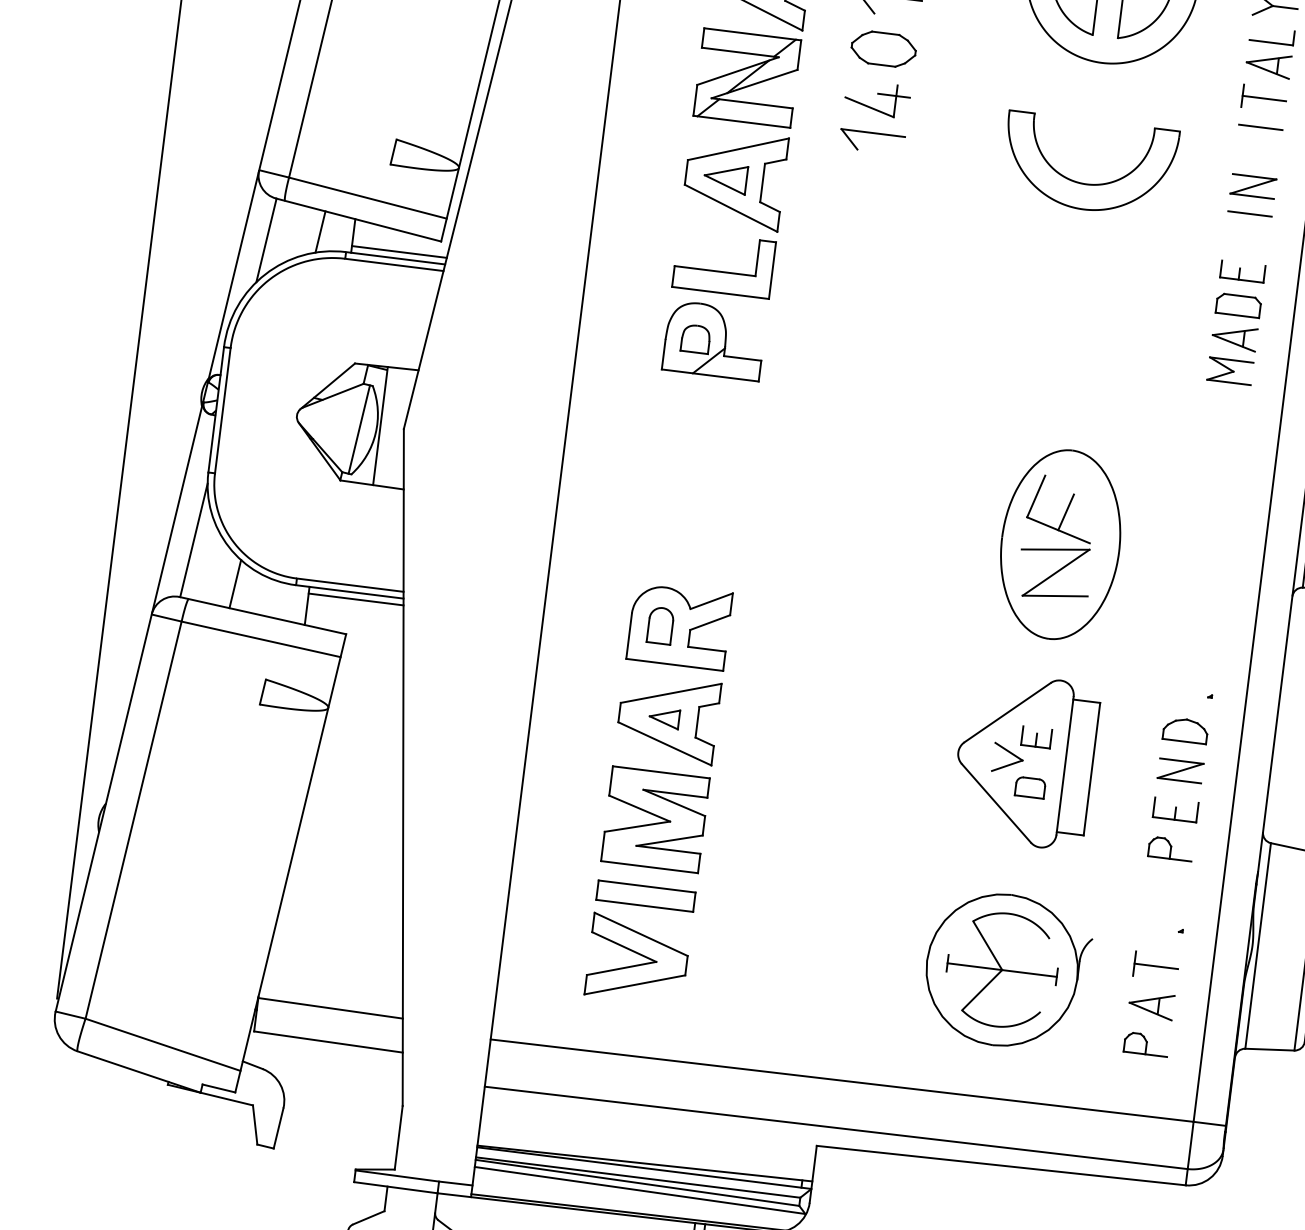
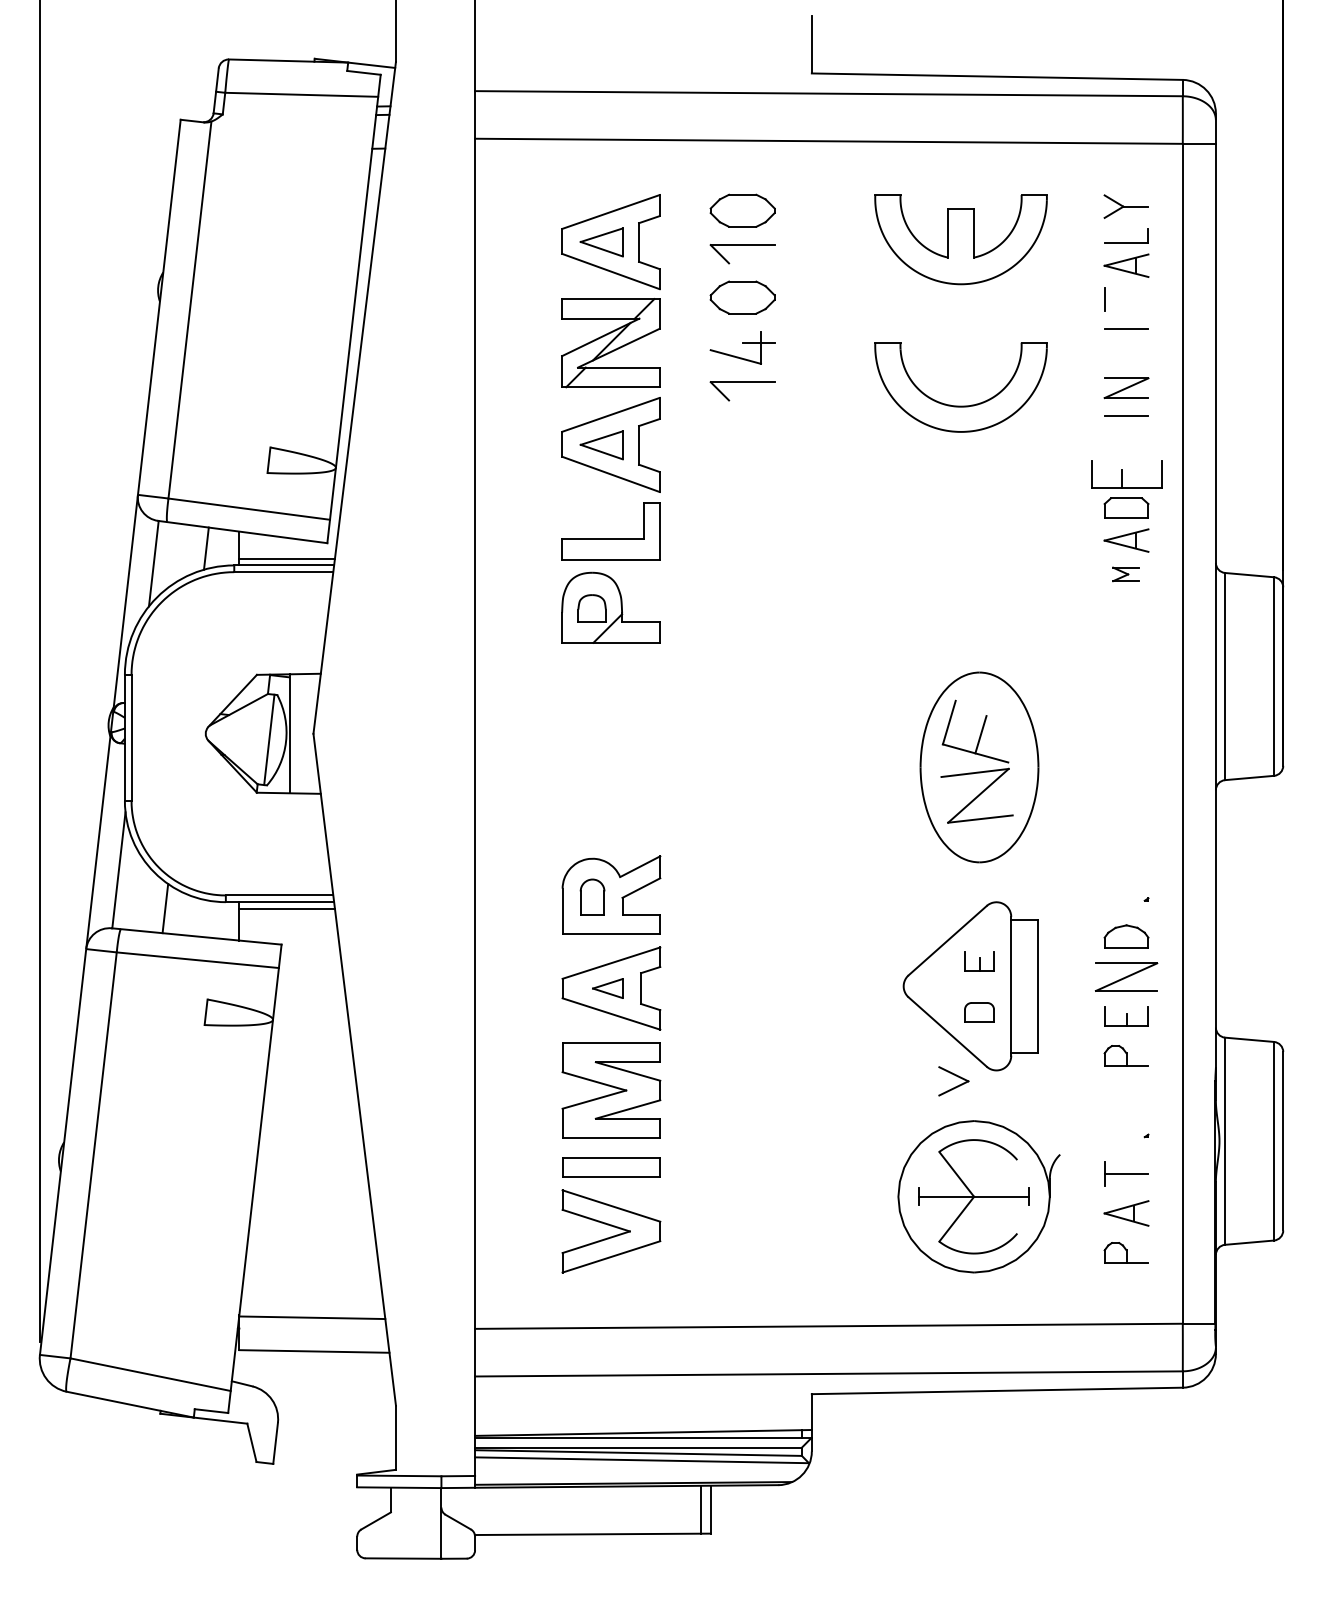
line: (1264, 98) -> (1126, 299), removed
part: (1242, 271) -> (1126, 473), size x1.6
part: (1229, 371) -> (1125, 574), size x0.6
part: (1007, 758) -> (953, 1081), moved
part: (1180, 770) -> (1126, 976), size x1.4

